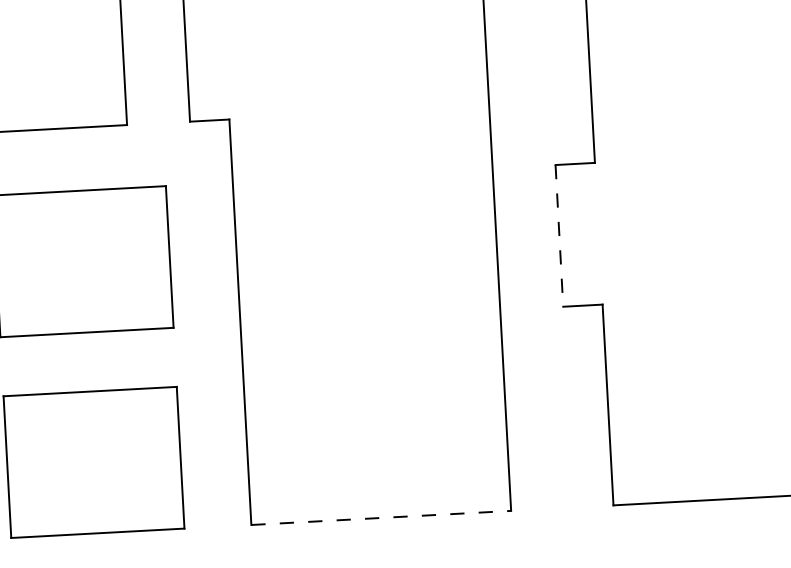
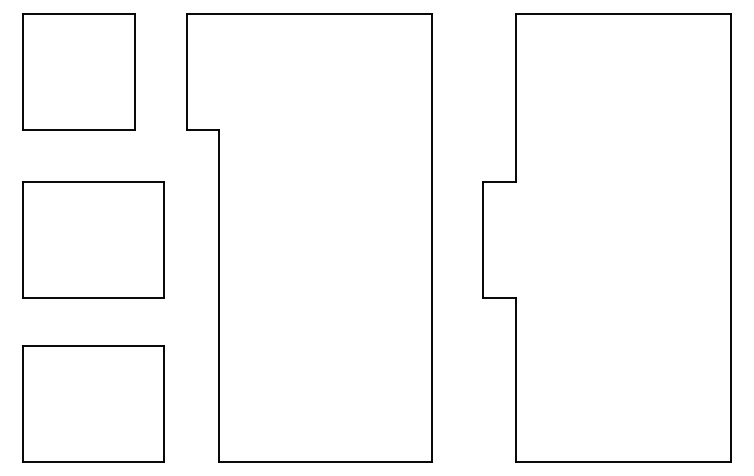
line: (559, 235) -> (483, 239), dashed -> solid
line: (381, 517) -> (325, 461), dashed -> solid

